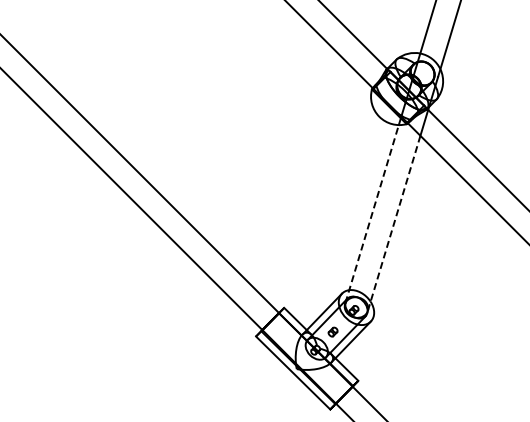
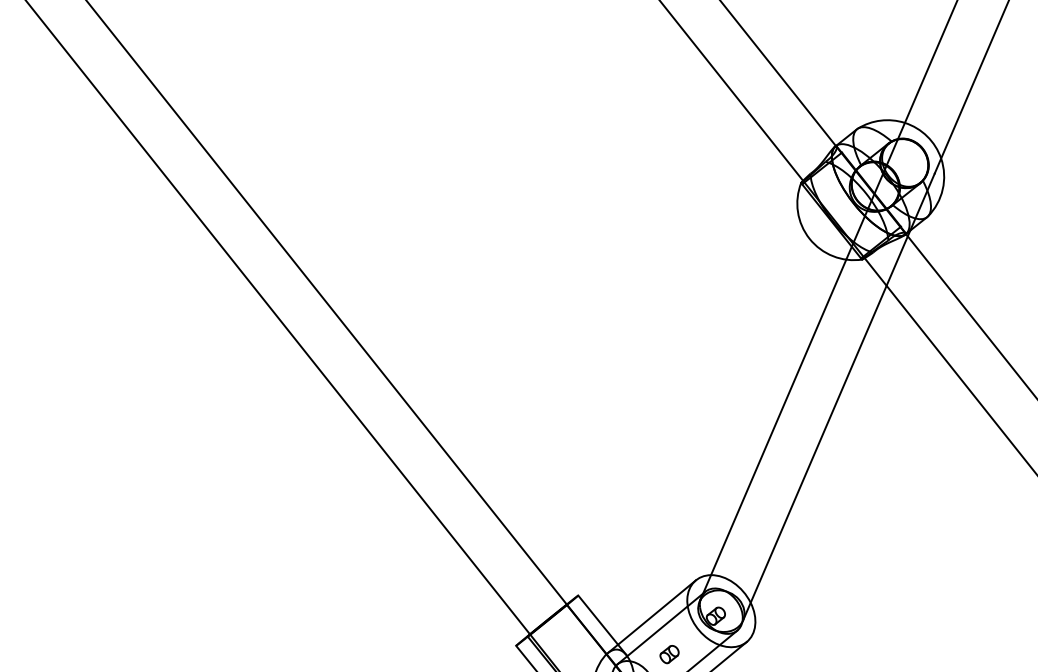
line: (372, 214) -> (774, 430), dashed -> solid
line: (394, 222) -> (815, 451), dashed -> solid

